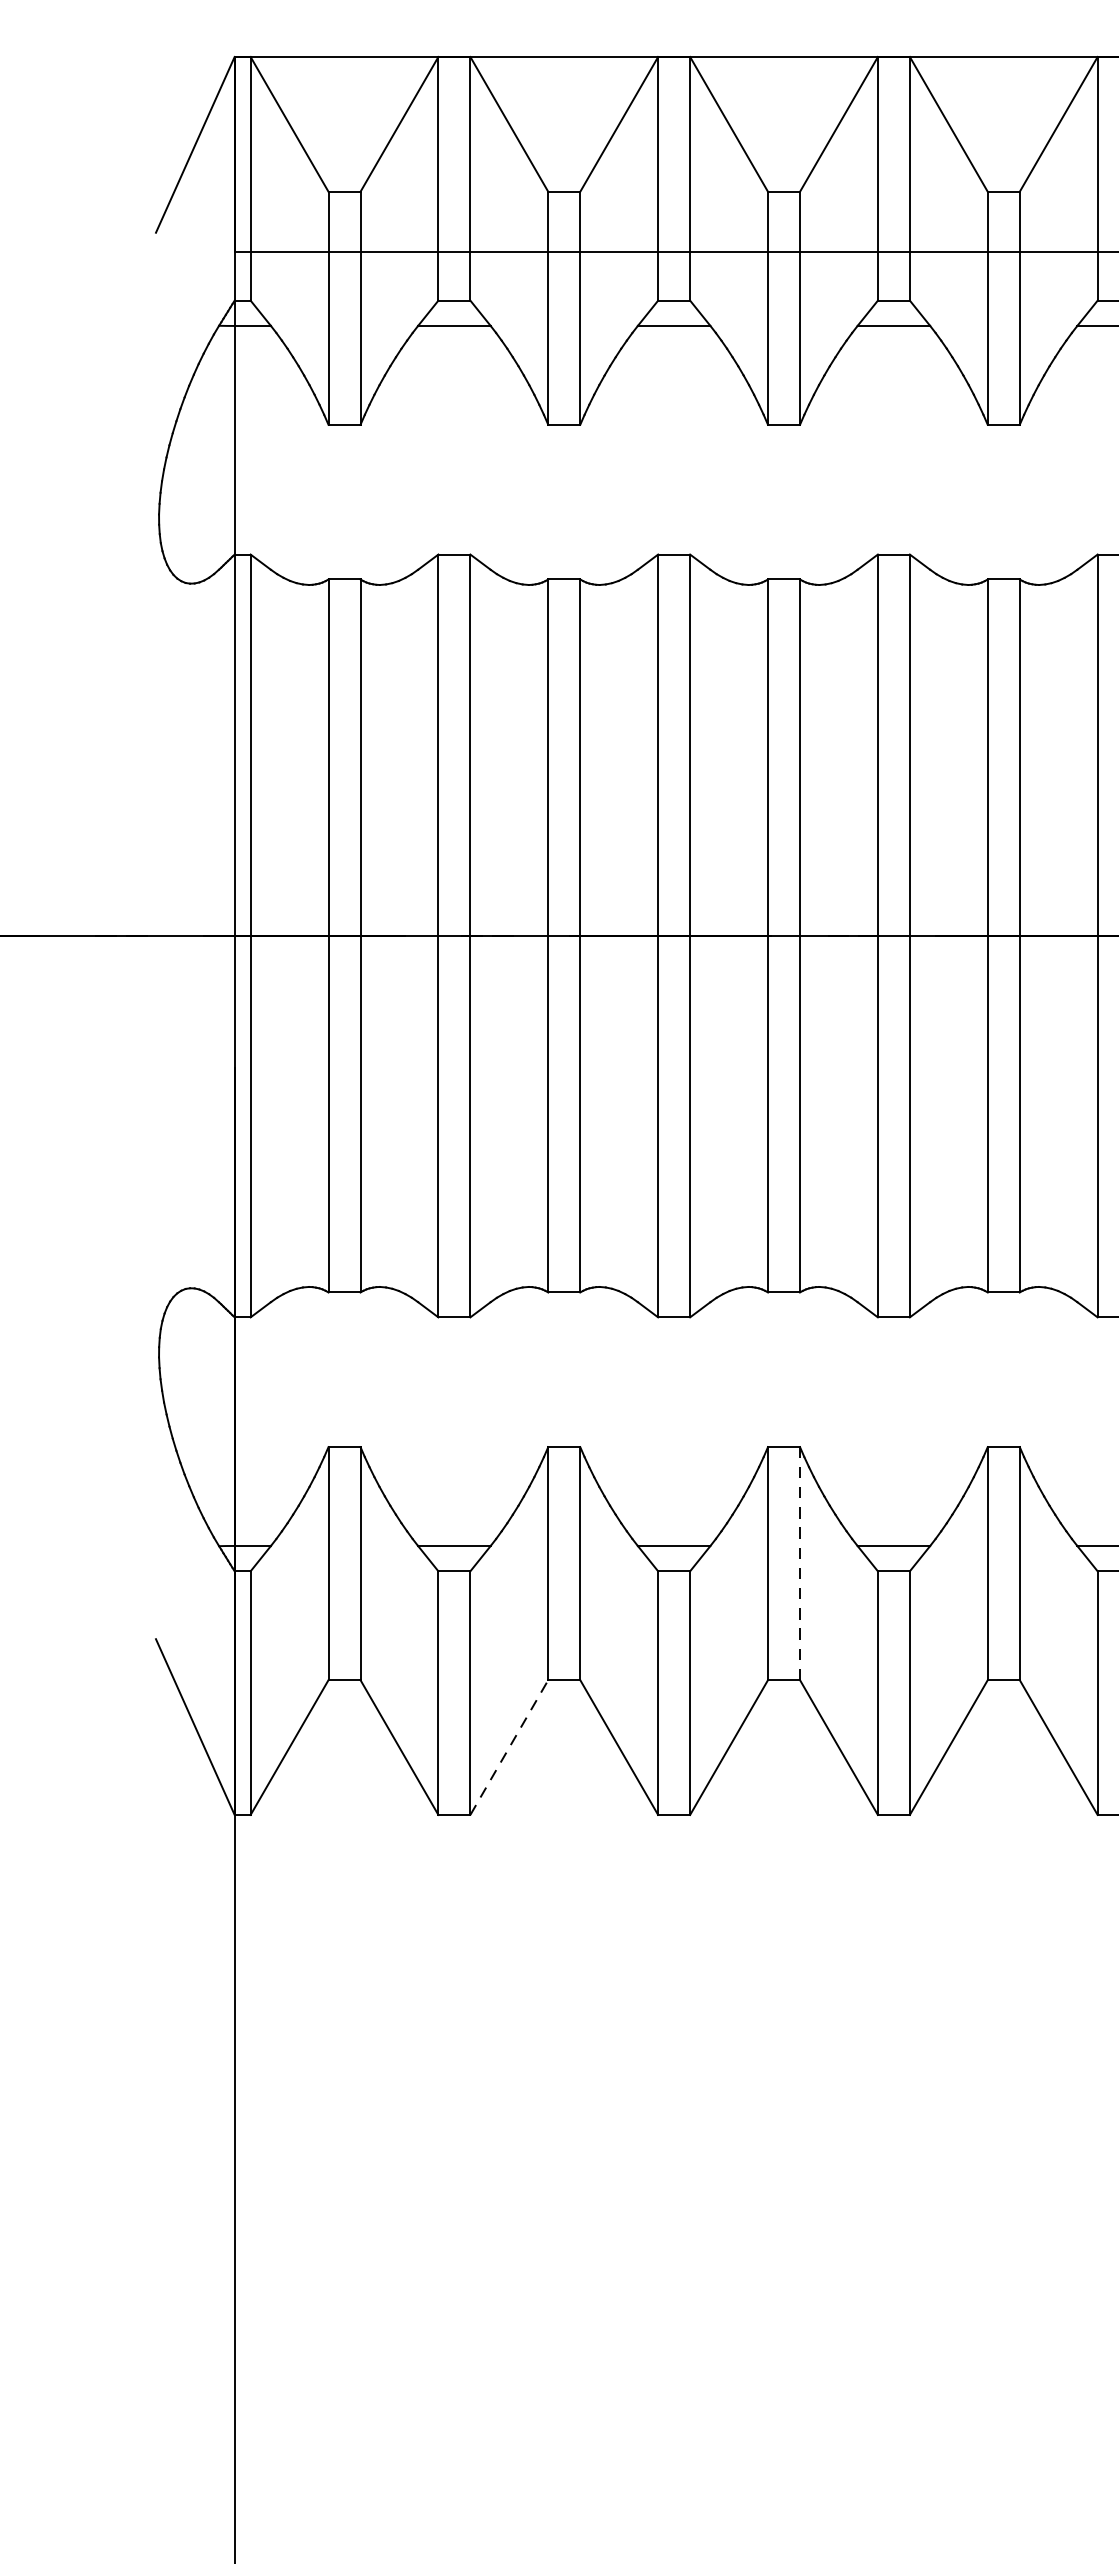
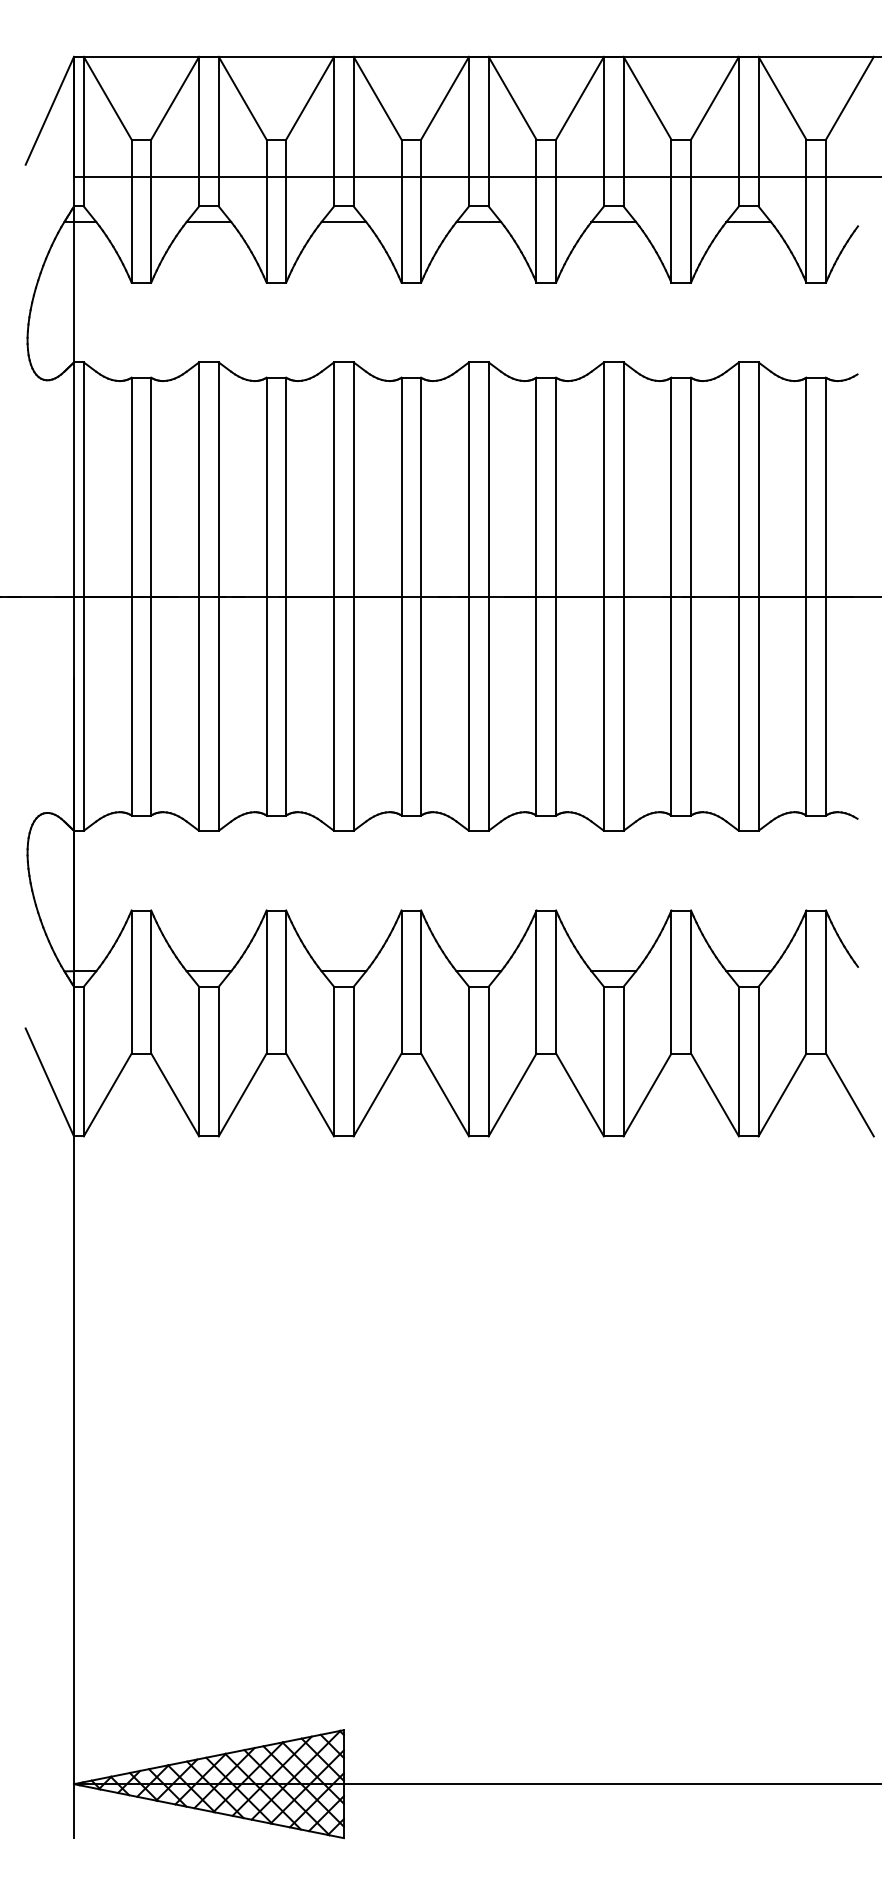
line: (800, 1564) -> (421, 982), dashed -> solid
line: (509, 1748) -> (242, 1095), dashed -> solid

